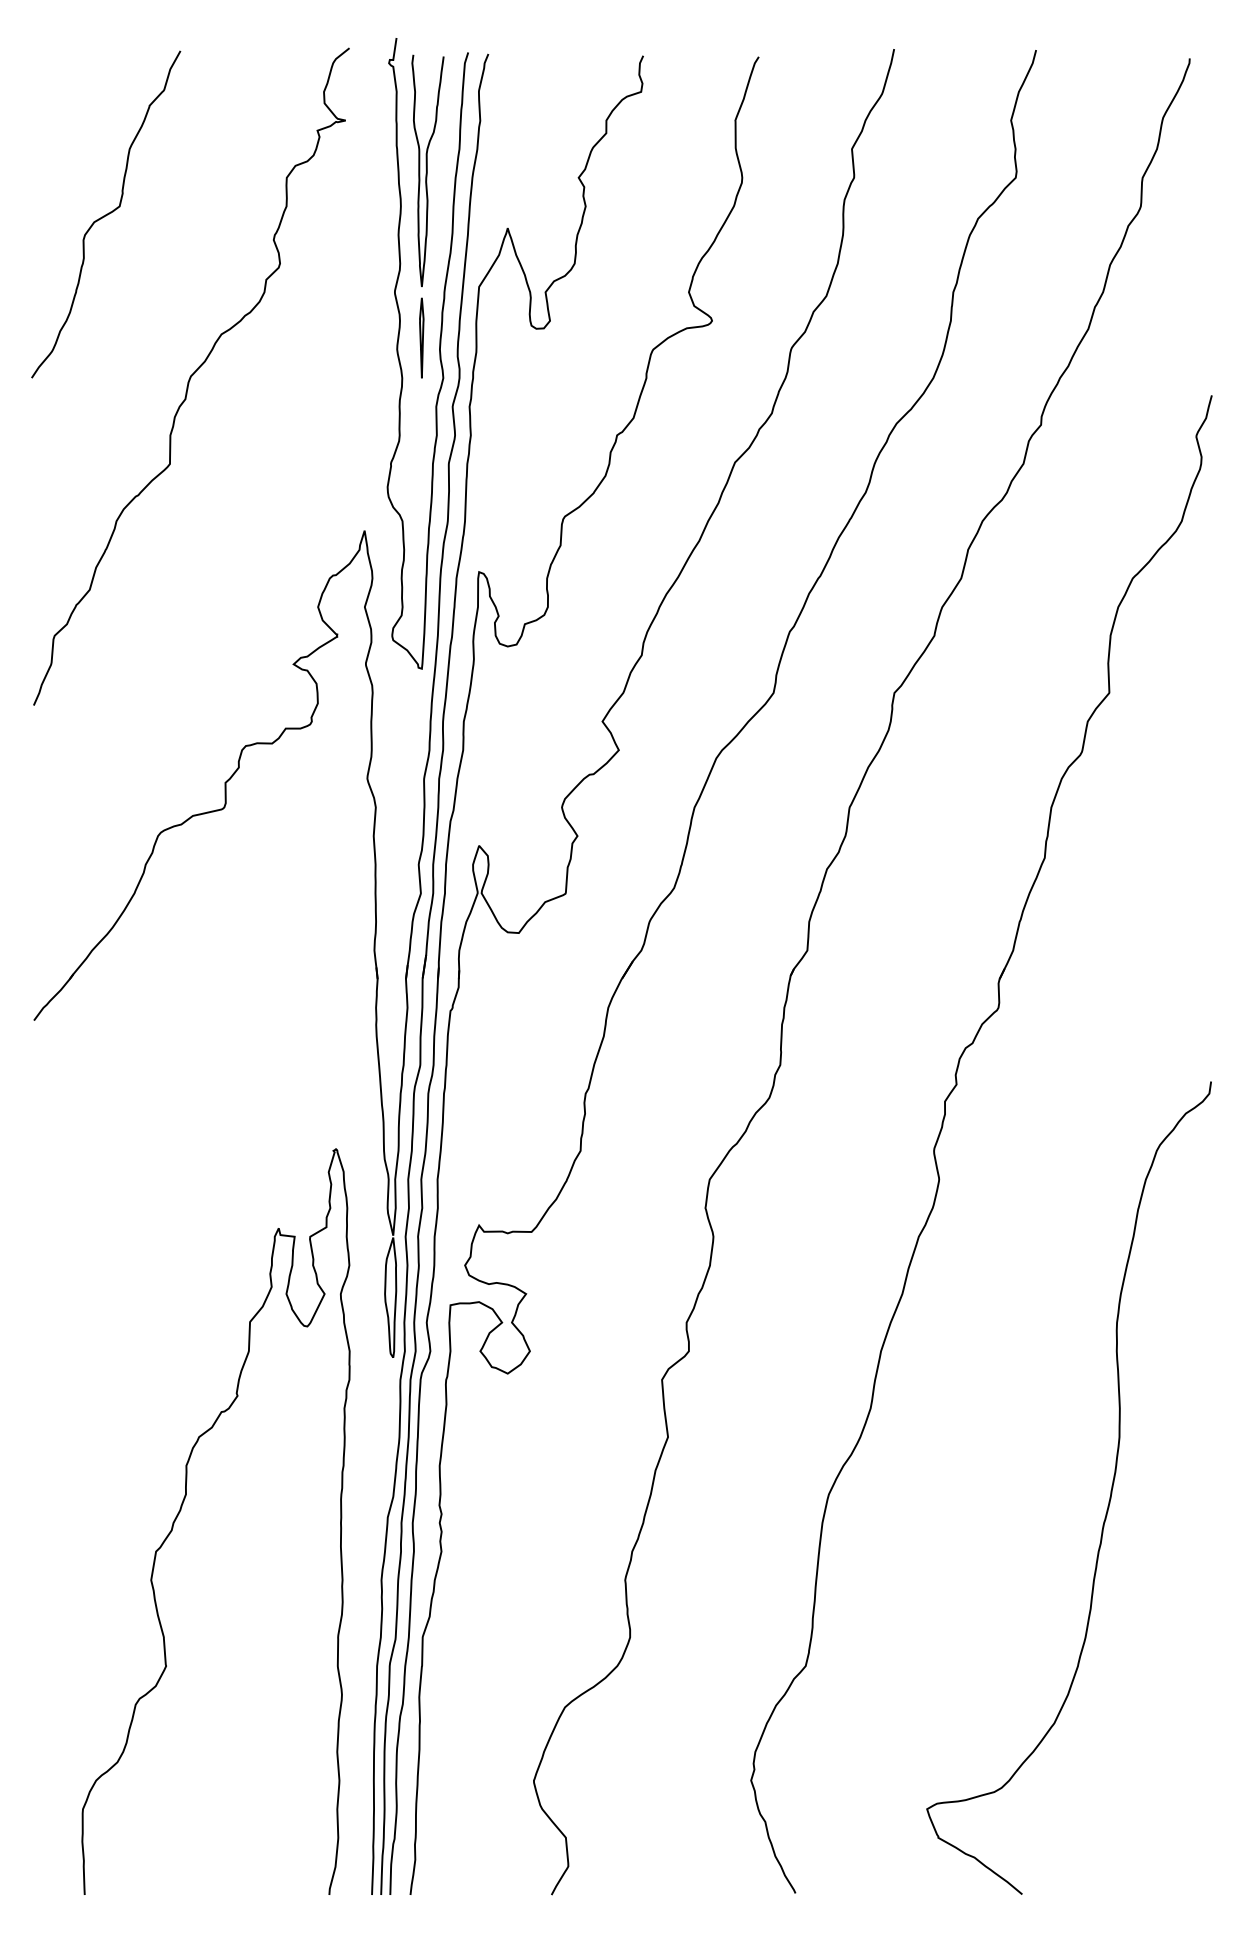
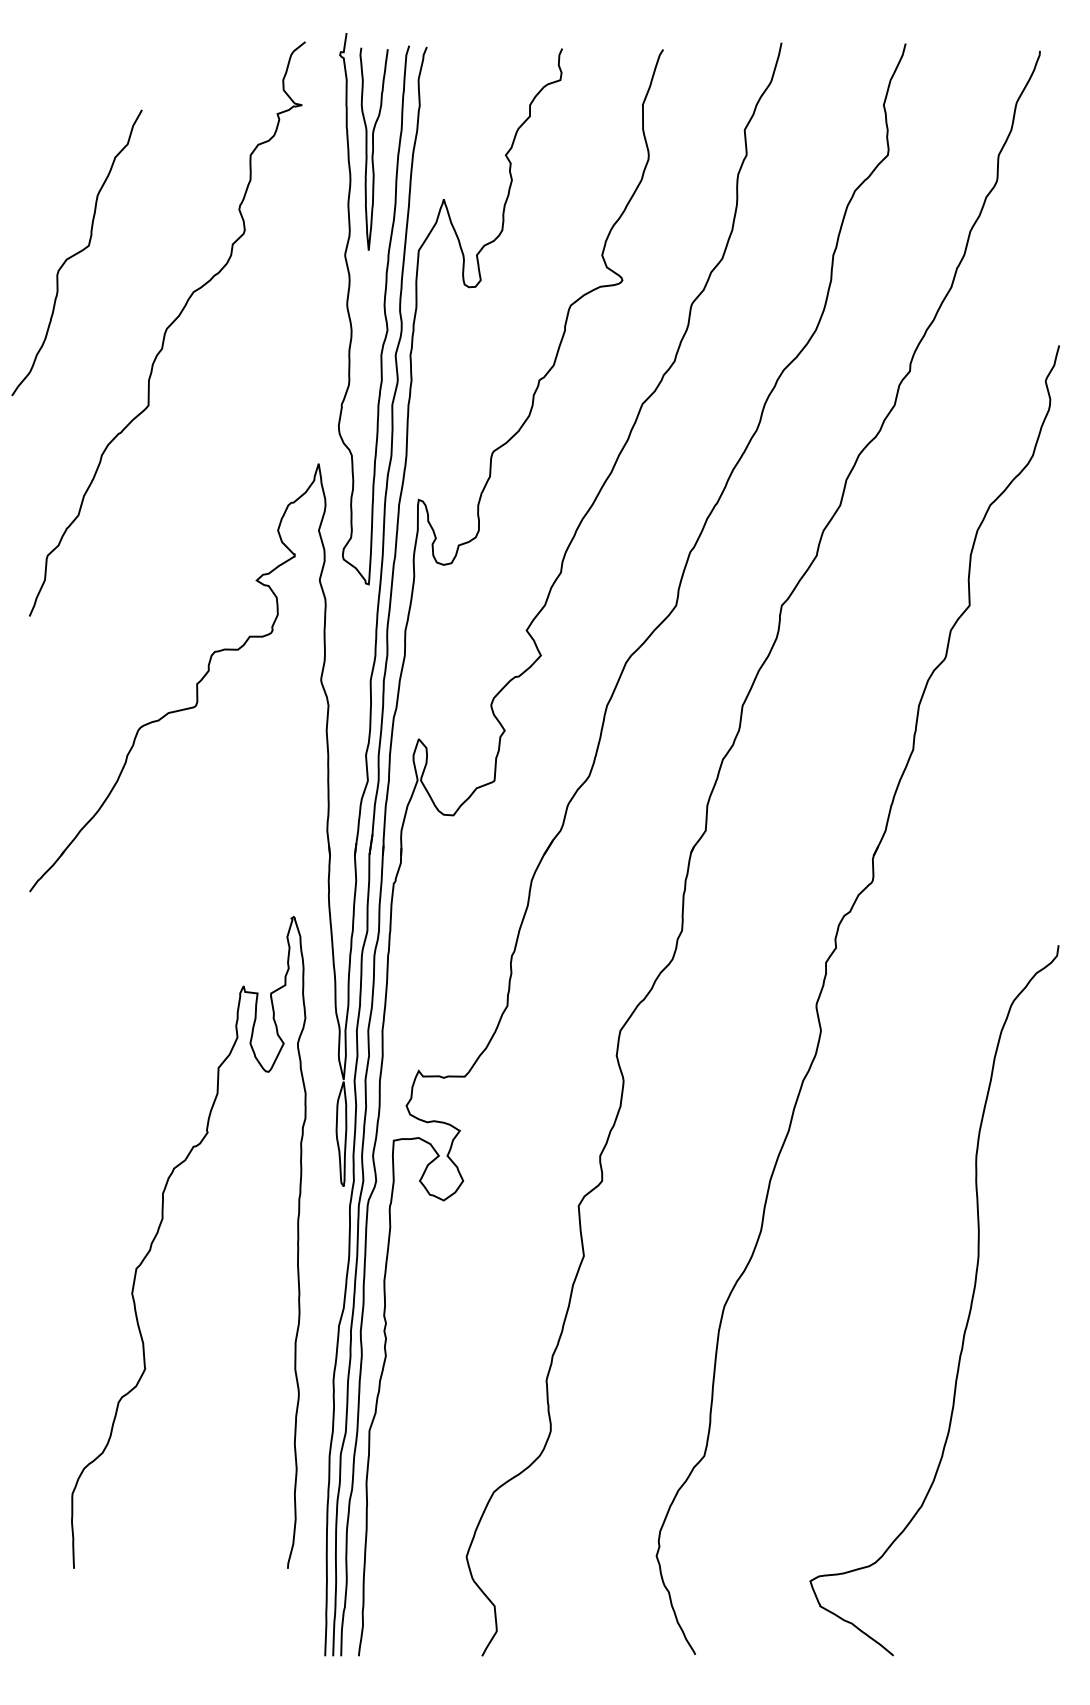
curve: (106, 214) -> (77, 252), moved
part: (421, 337) -> (368, 294), removed
curve: (181, 1510) -> (158, 1232), moved

